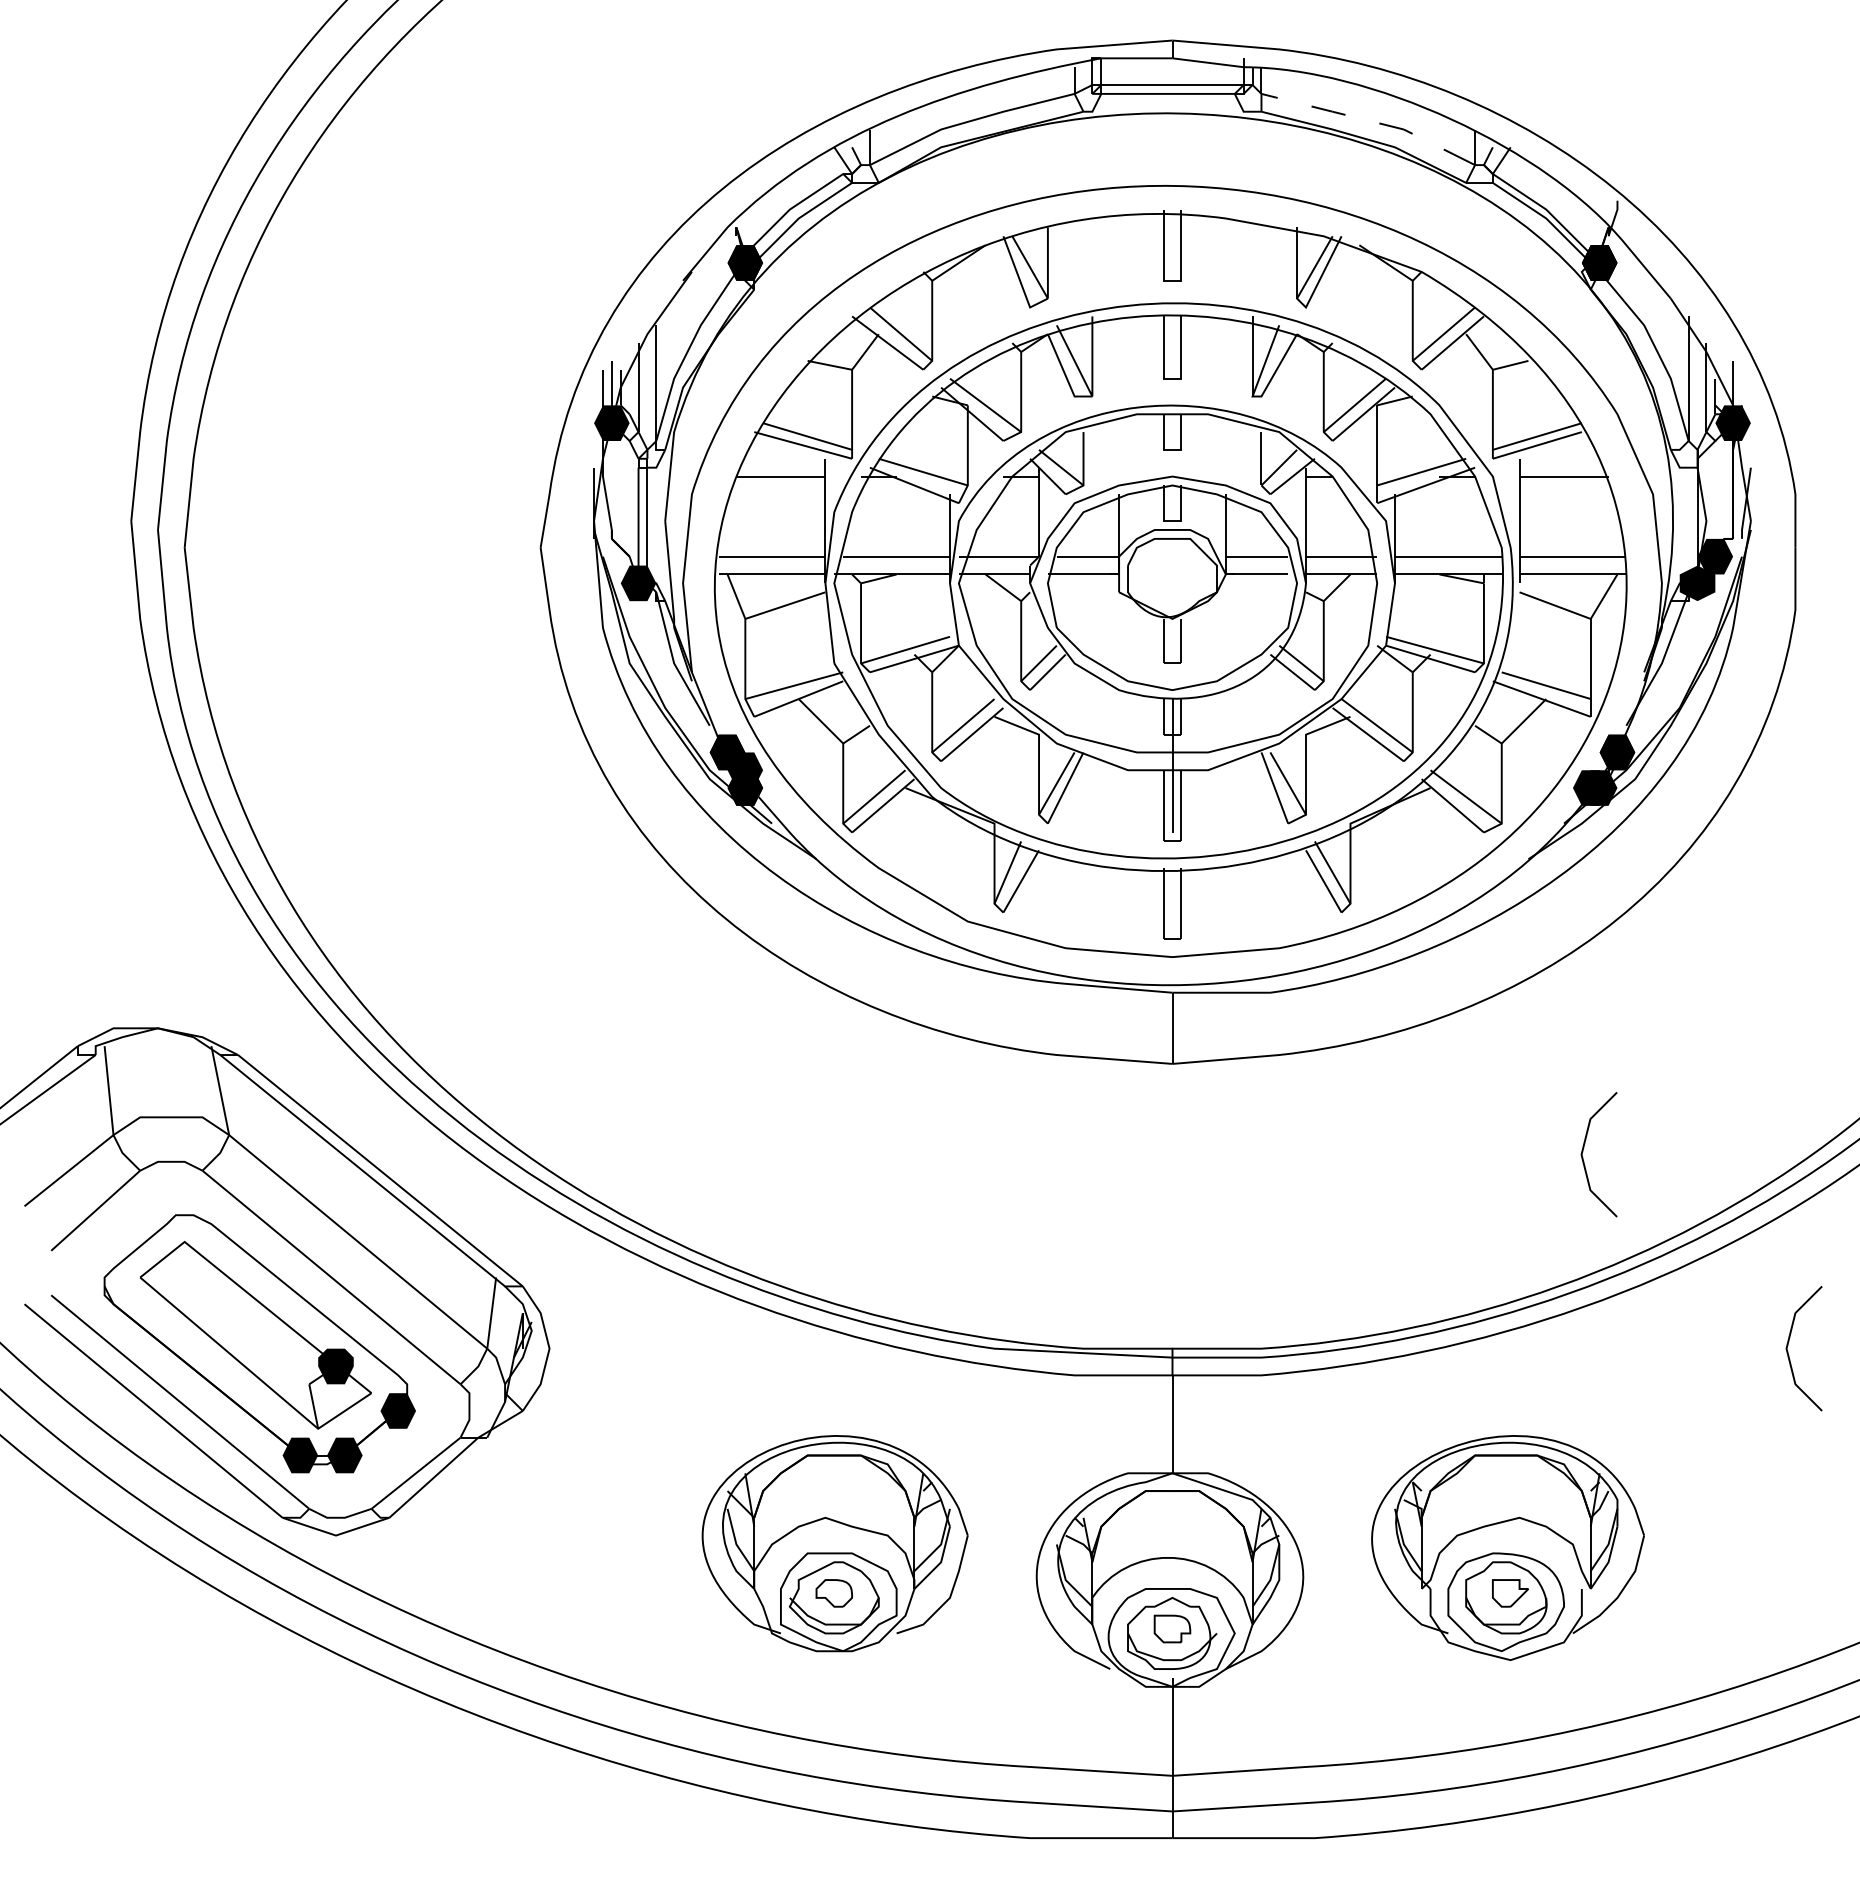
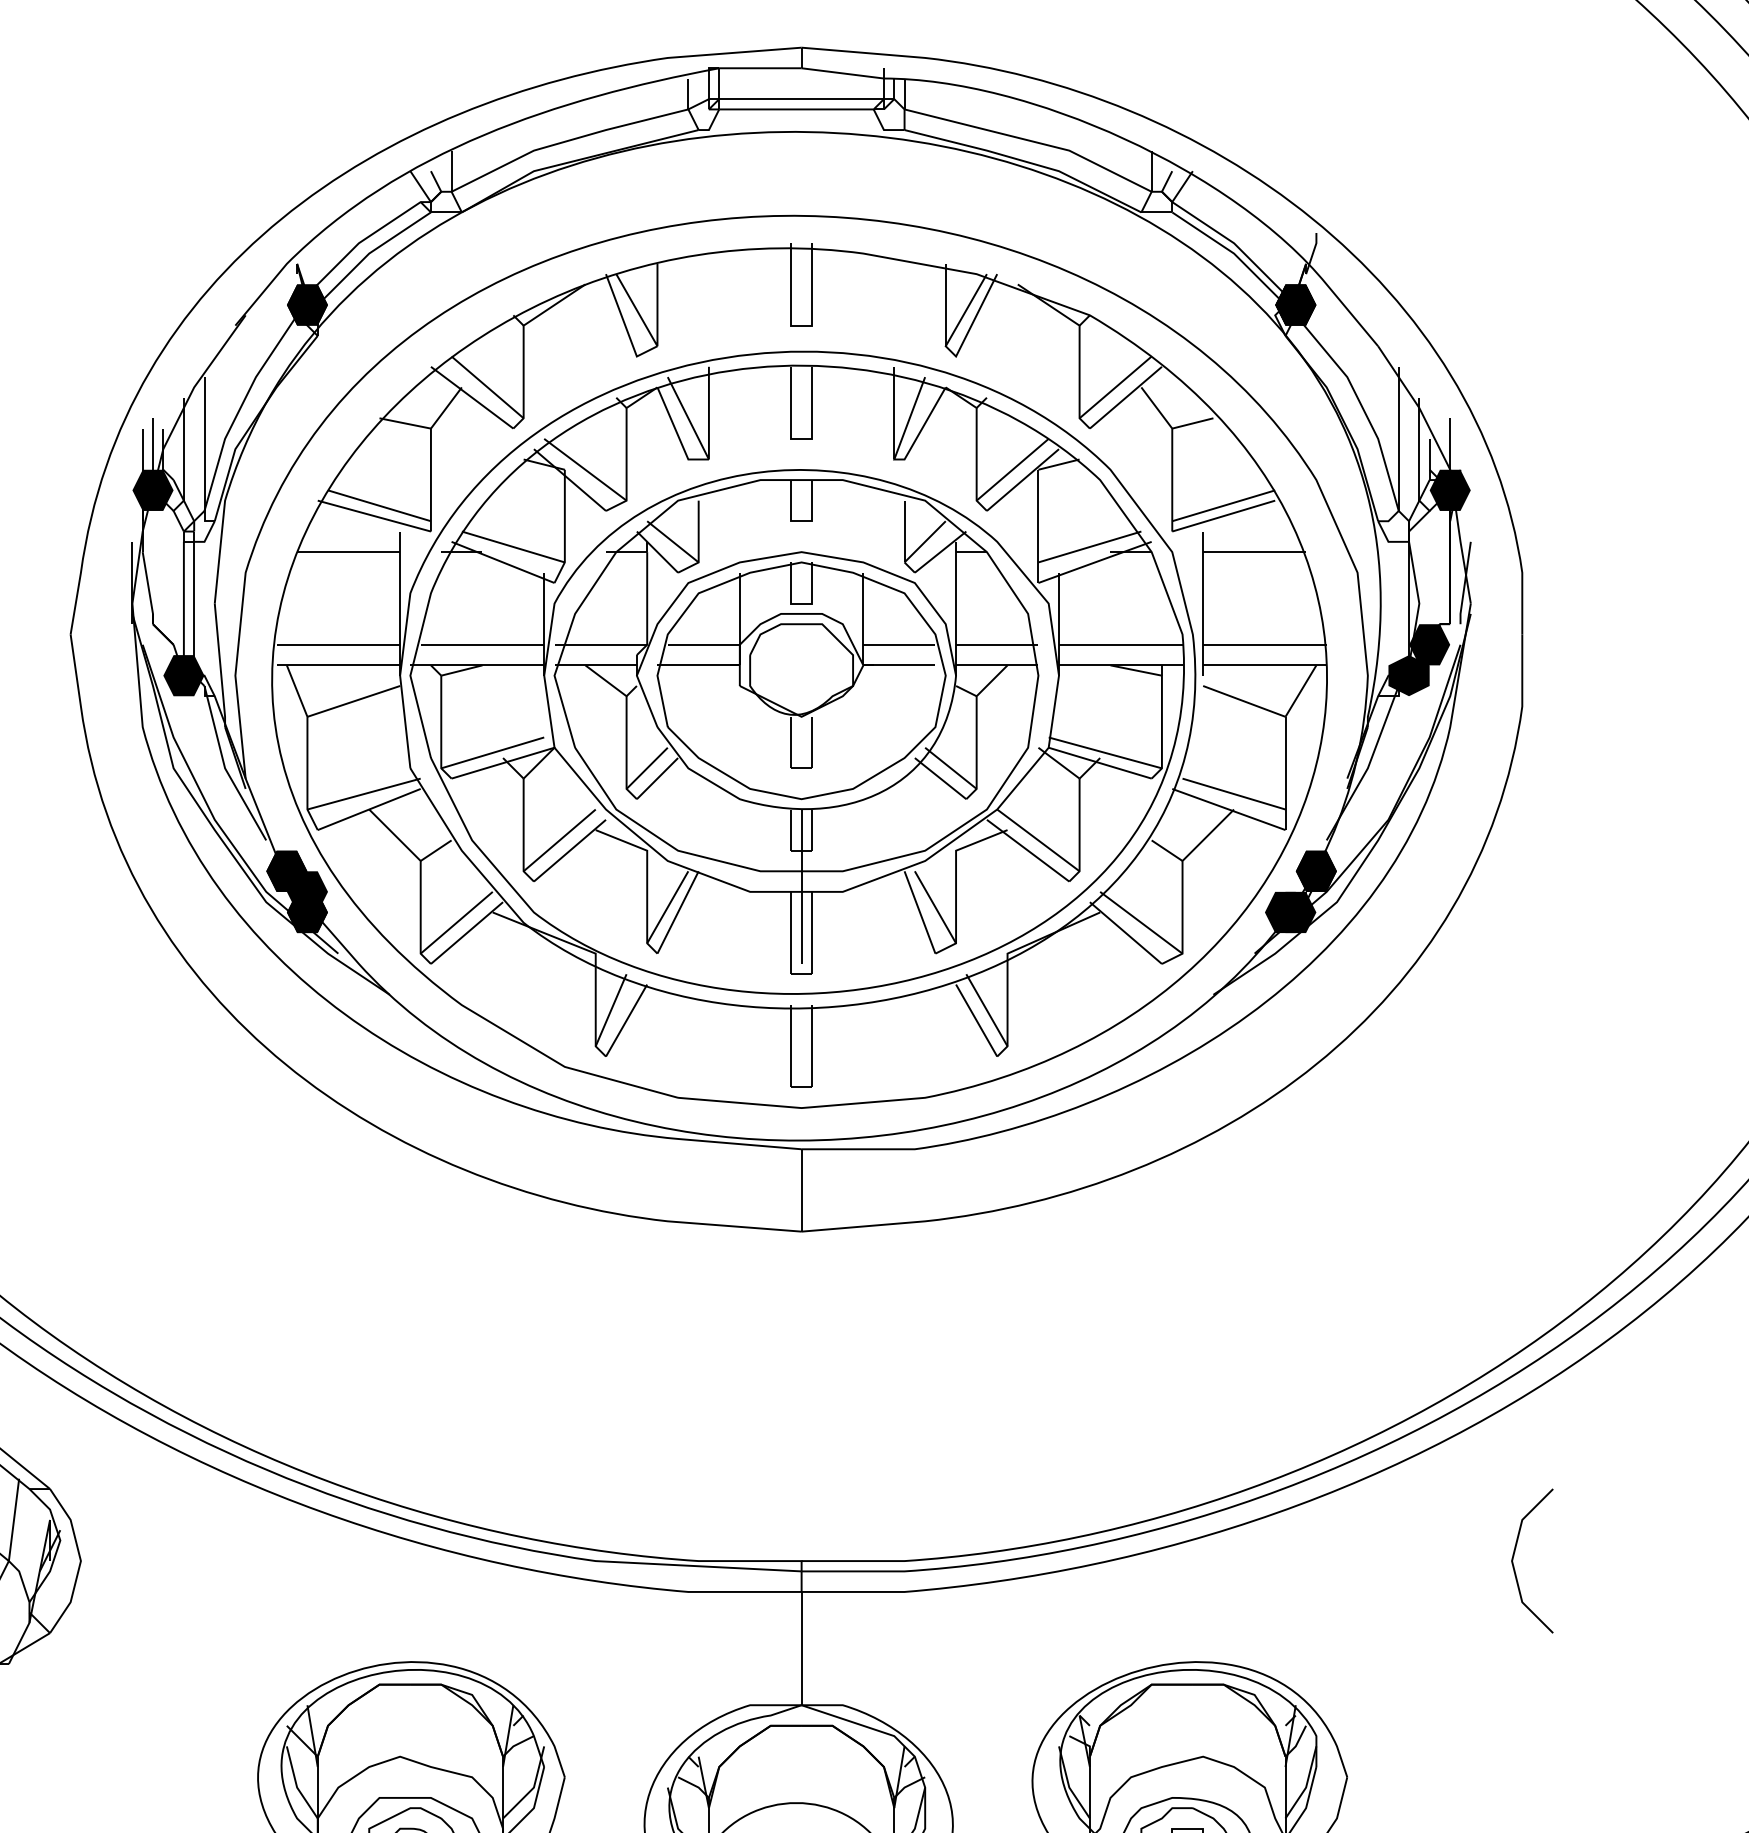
line: (1371, 121) -> (1031, 141), dashed -> solid
line: (1583, 1151) -> (1277, 1332), removed

